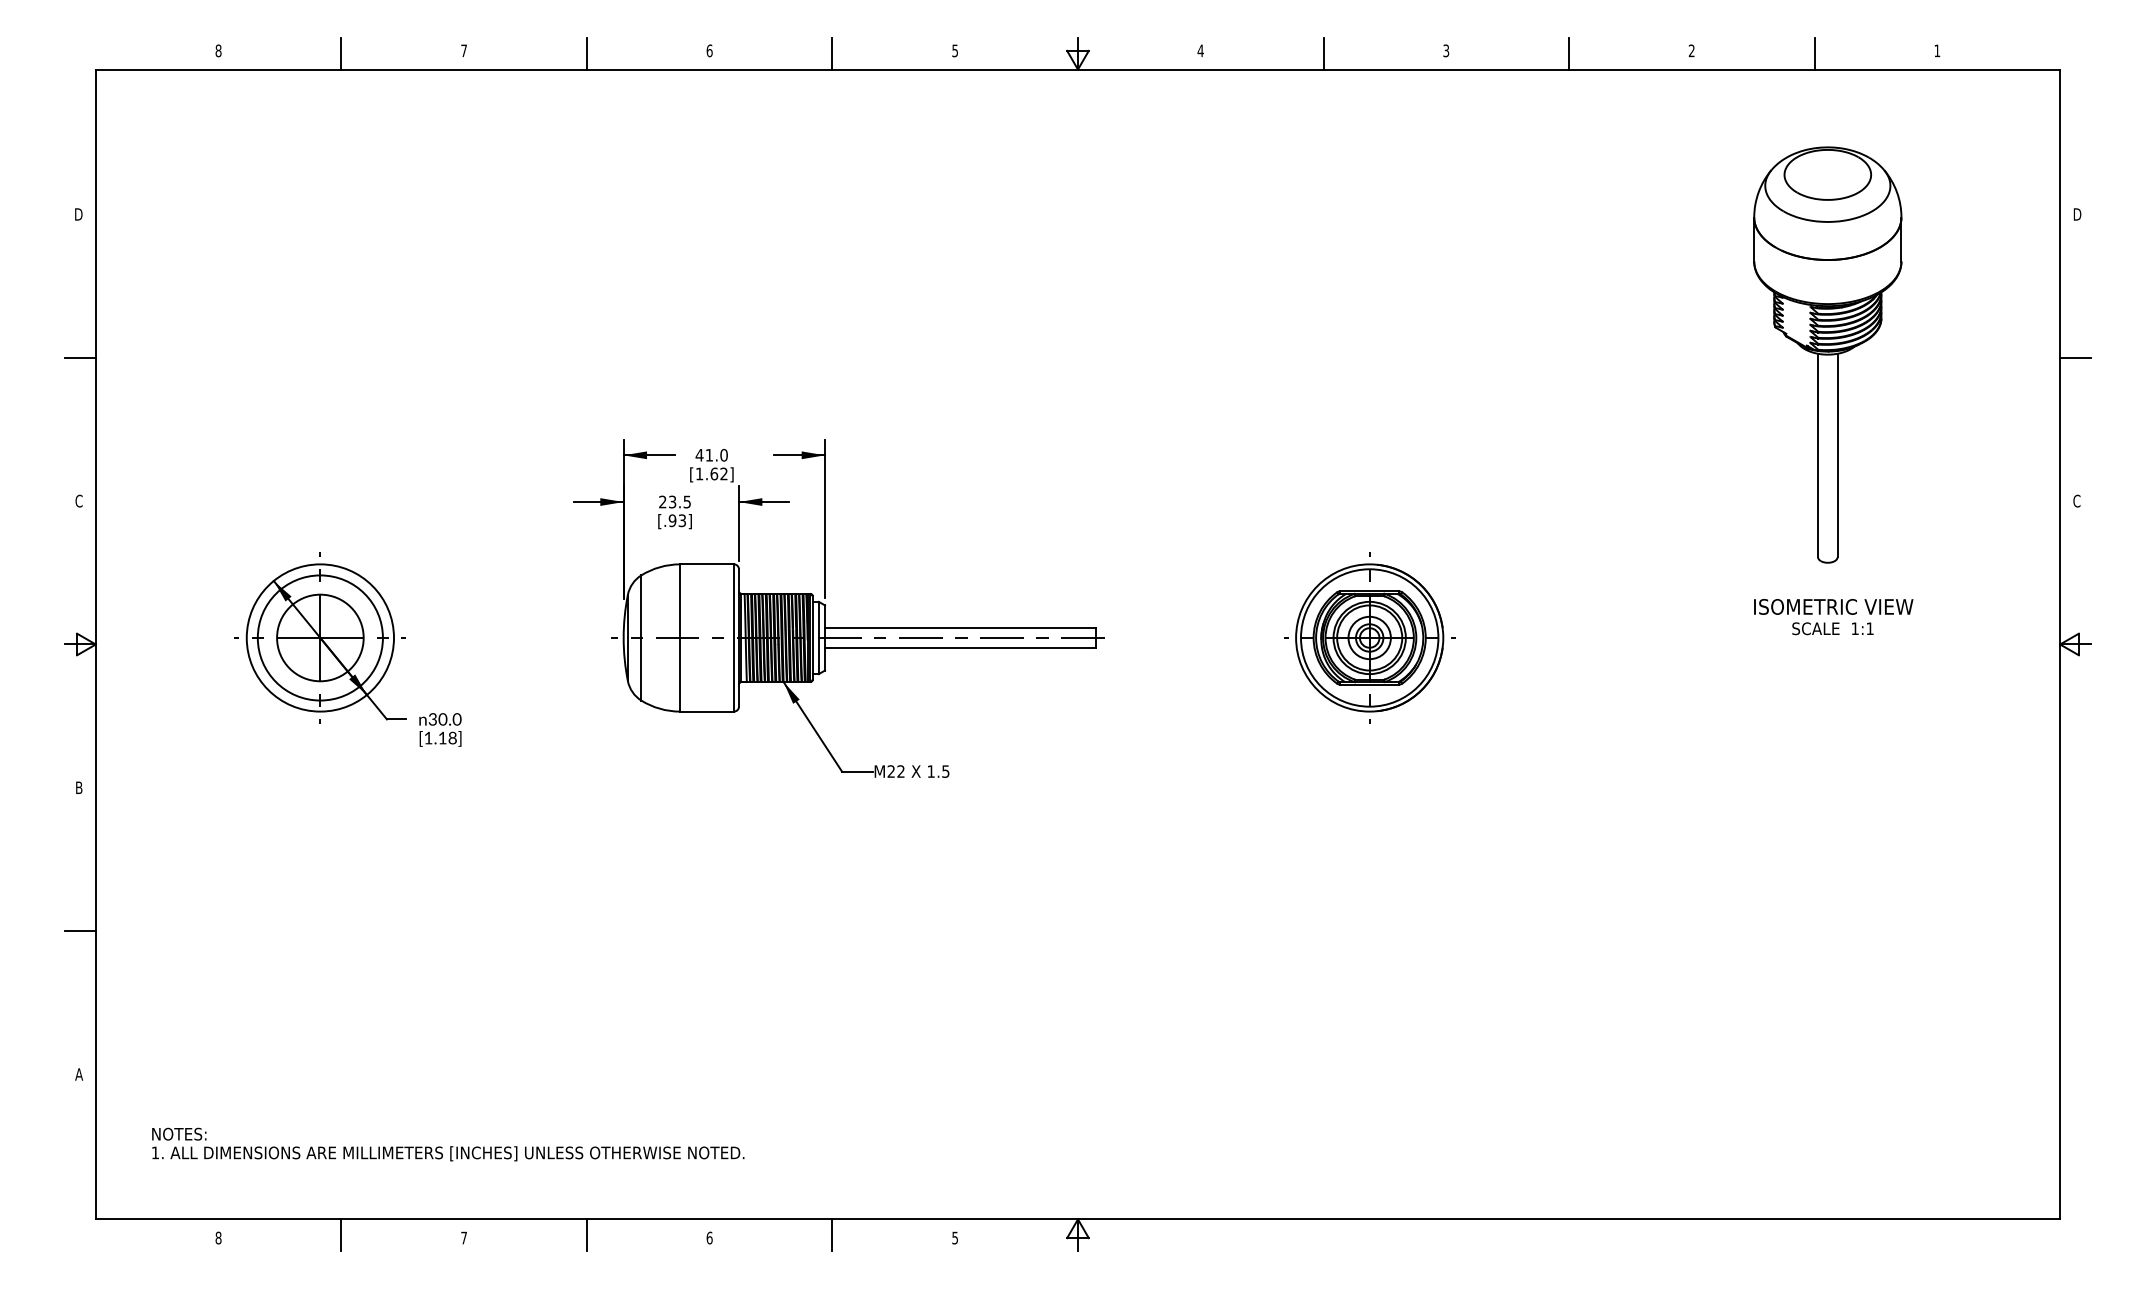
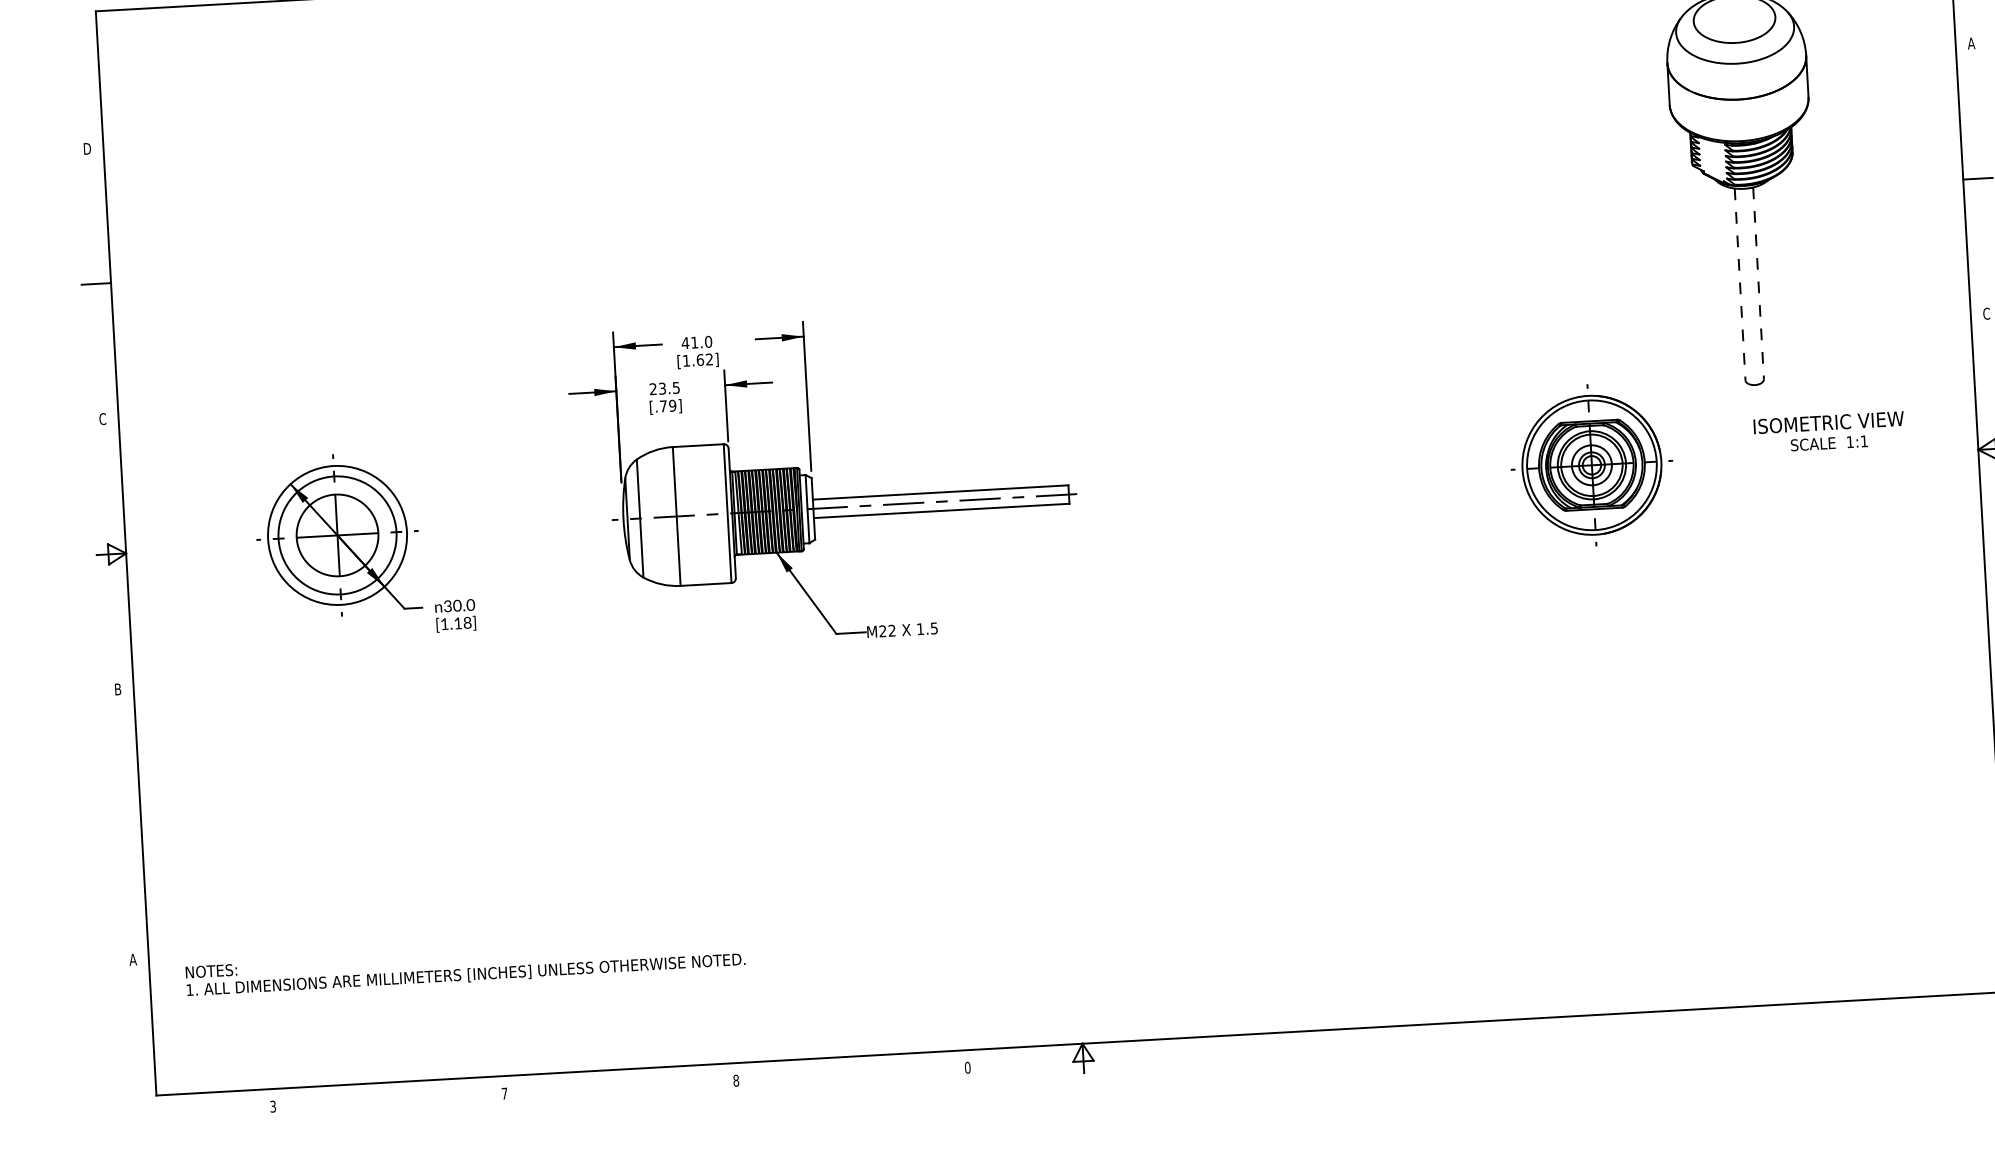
text: (2076, 214) -> (1971, 43), D -> A
line: (1818, 455) -> (1740, 284), solid -> dashed
line: (1837, 455) -> (1758, 283), solid -> dashed
text: (677, 520) -> (668, 405), [.93] -> [.79]
text: (1833, 617) -> (1829, 432), moved
part: (1369, 637) -> (1591, 464), moved
line: (79, 931) -> (125, 824), removed
text: (448, 1144) -> (465, 966), moved
line: (341, 1234) -> (388, 1096), removed
line: (586, 1234) -> (619, 1083), removed
line: (832, 1234) -> (851, 1070), removed
text: (218, 1237) -> (273, 1106), 8 -> 3
text: (709, 1237) -> (736, 1080), 6 -> 8
text: (955, 1237) -> (968, 1067), 5 -> 0

